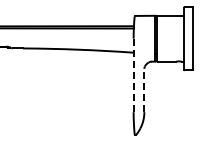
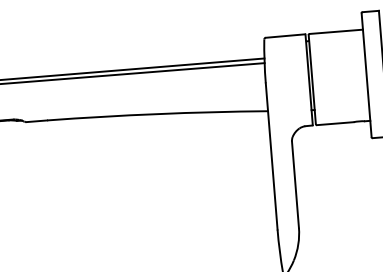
line: (133, 75) -> (271, 156), dashed -> solid
line: (144, 90) -> (295, 184), dashed -> solid

